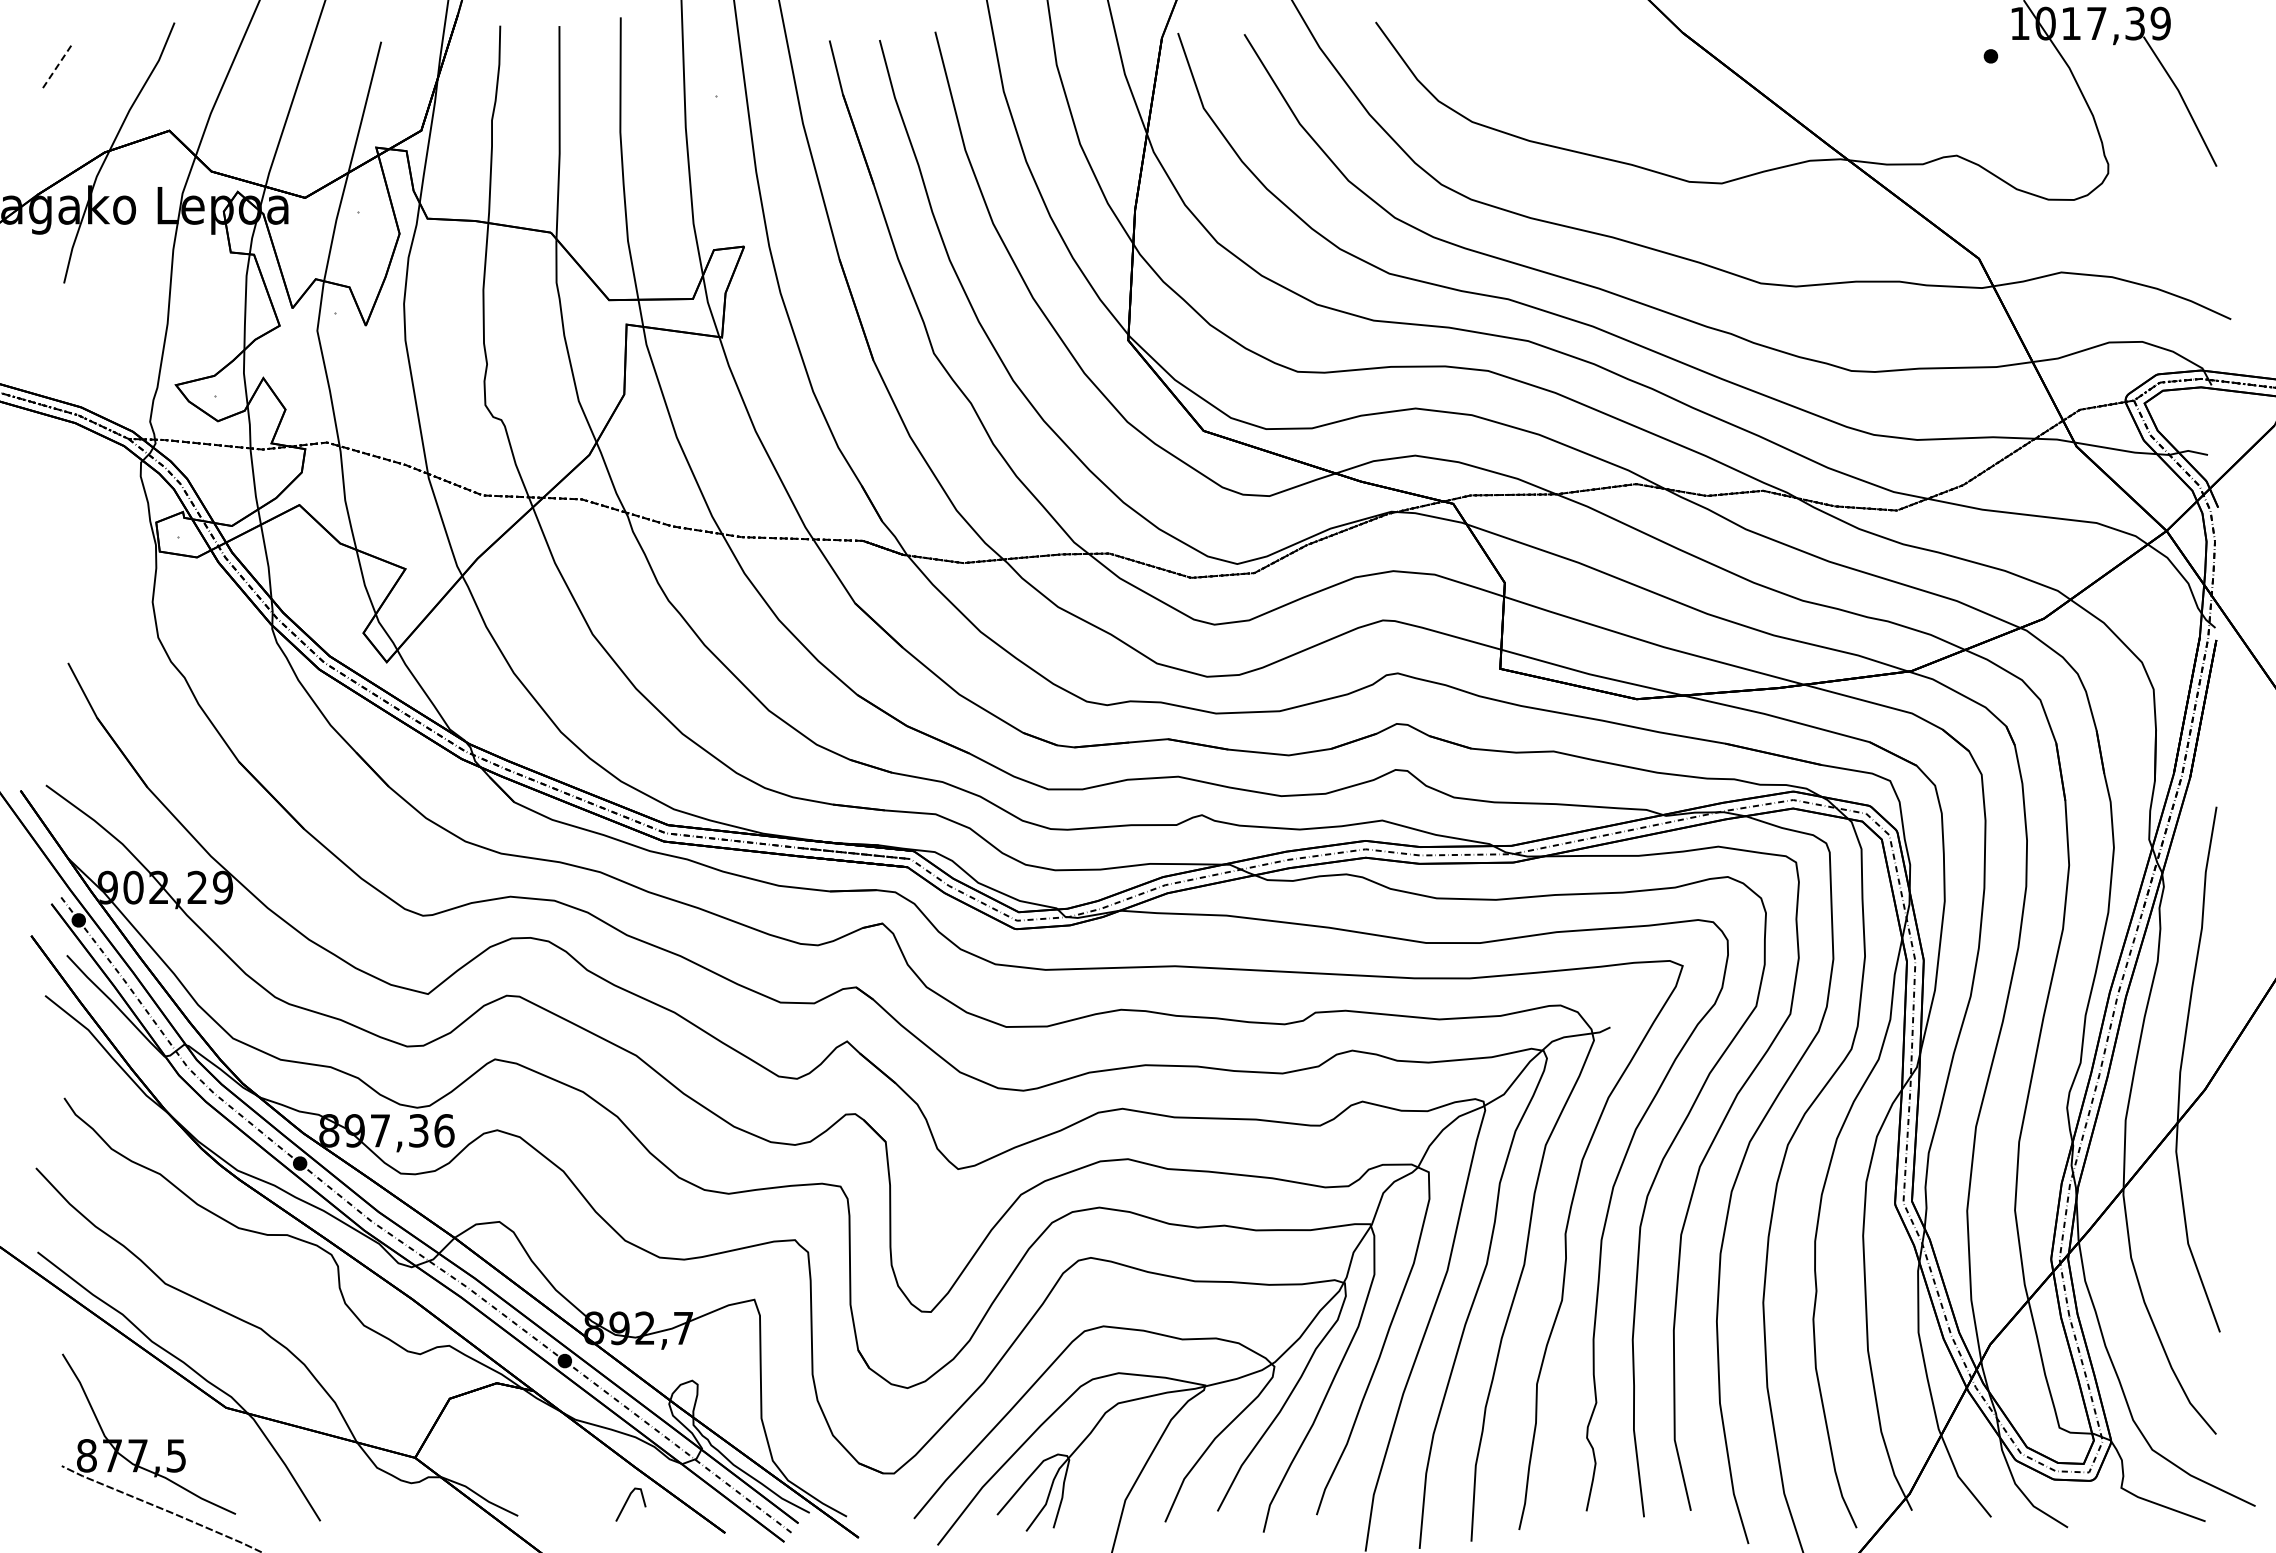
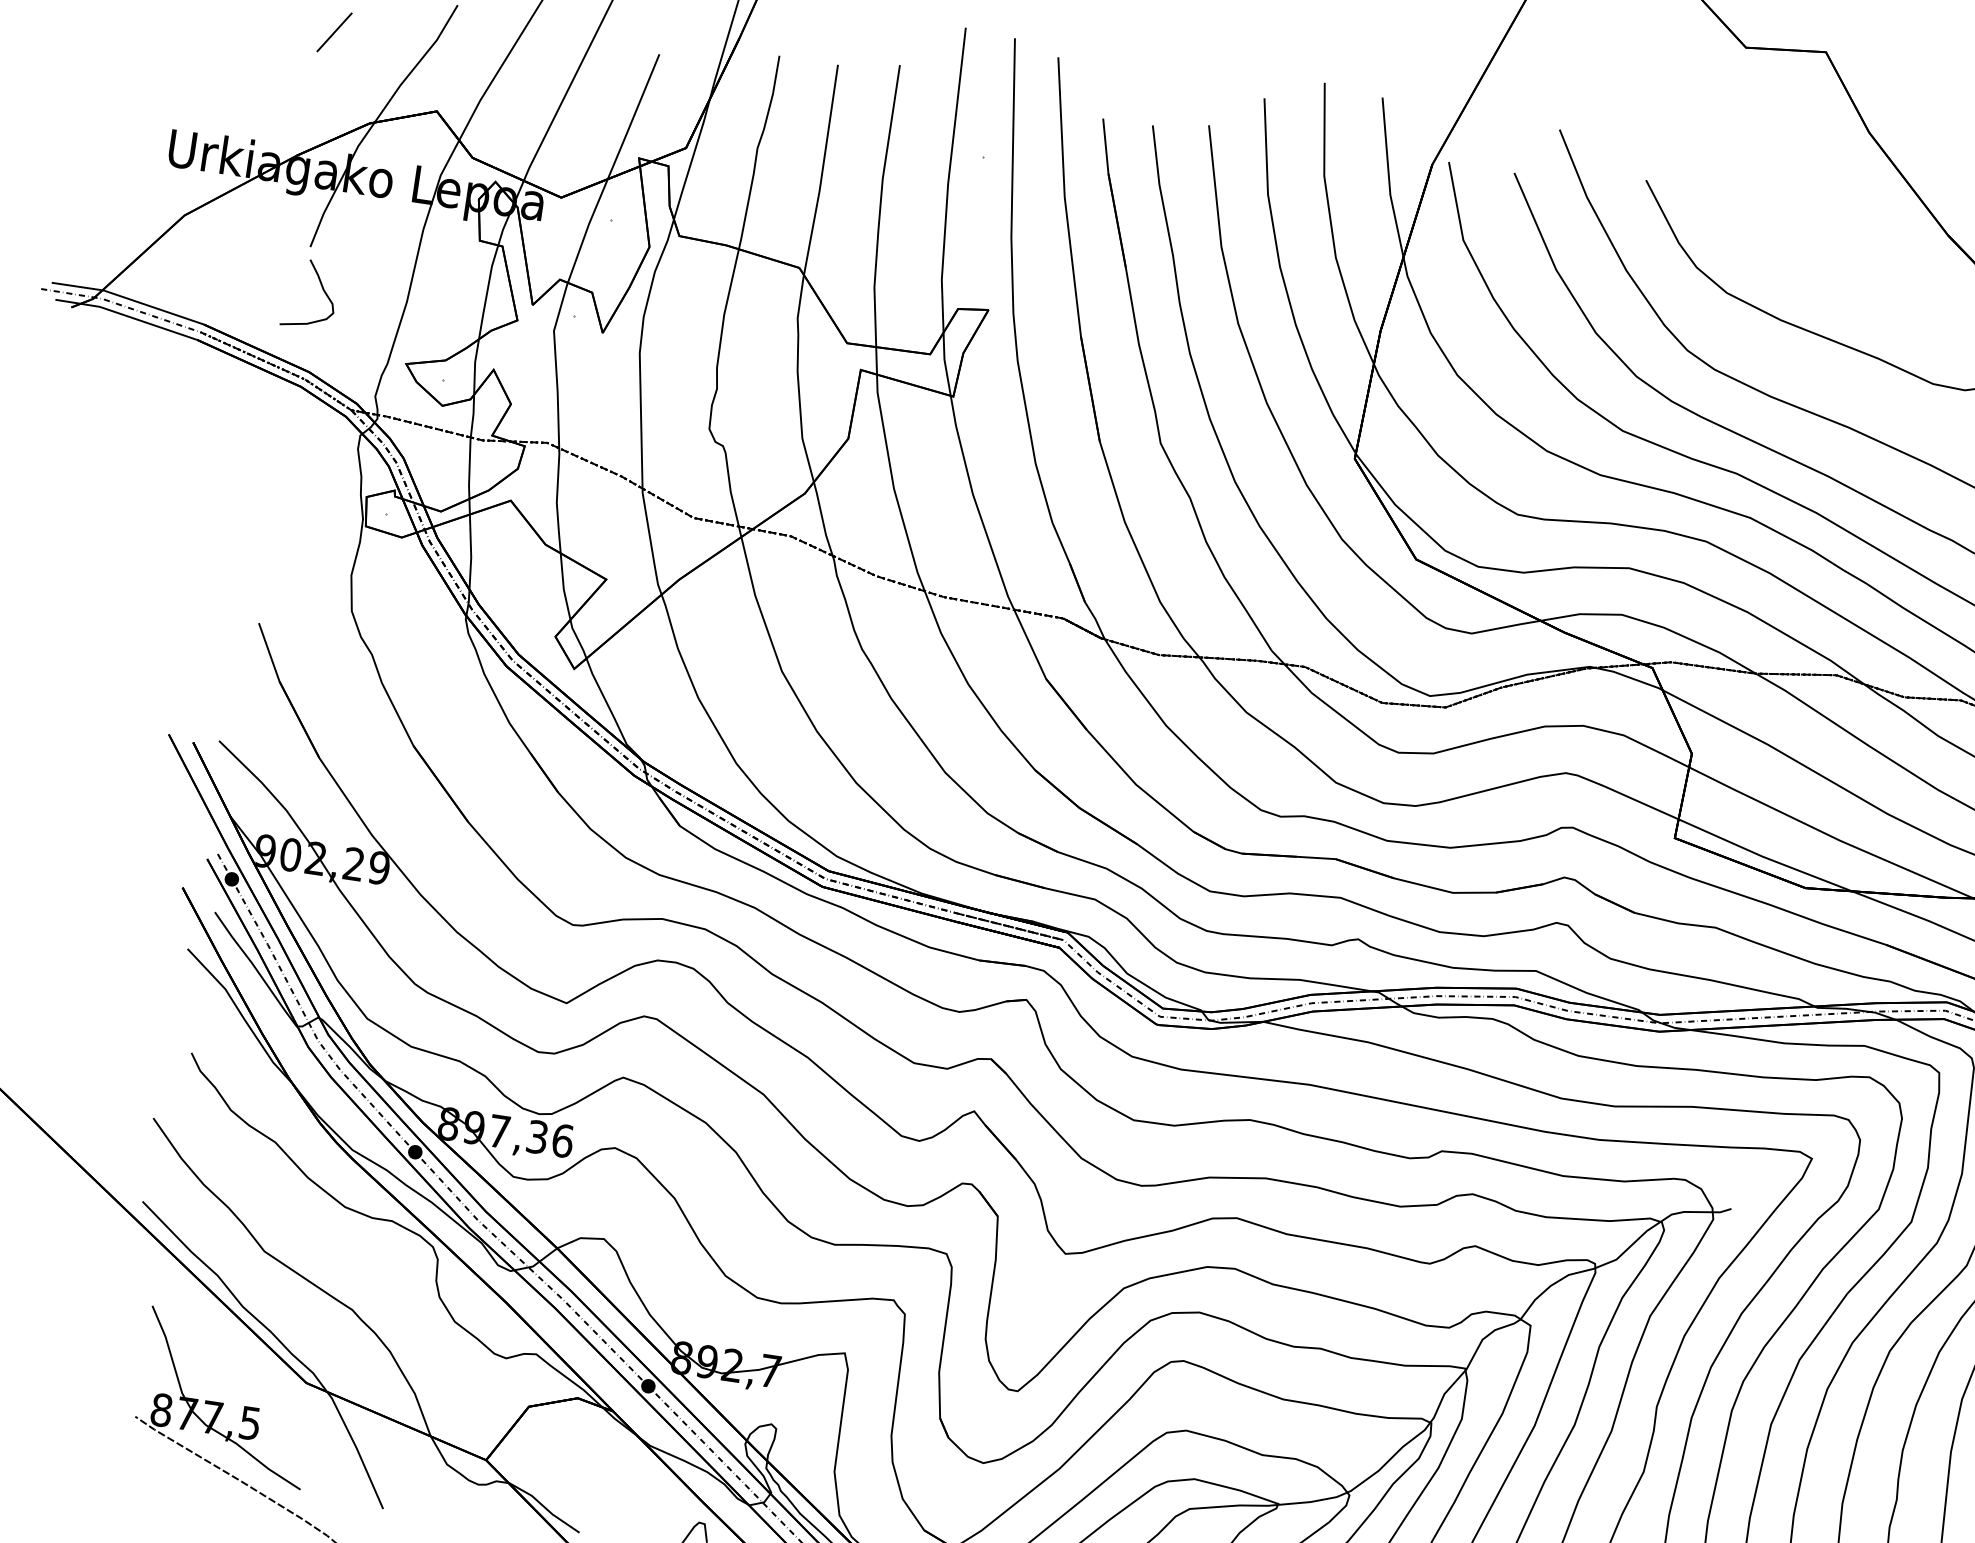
line: (56, 67) -> (334, 32), dashed -> solid
curve: (82, 324) -> (322, 290), added

